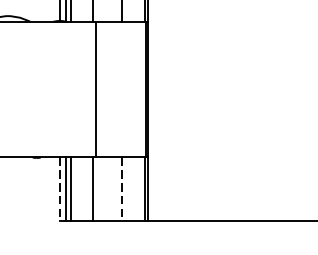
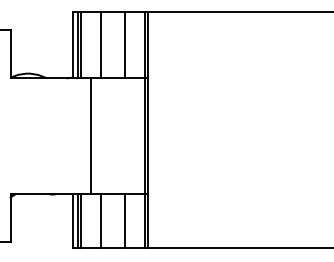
line: (96, 89) -> (91, 136), moved
line: (60, 189) -> (72, 221), dashed -> solid
line: (122, 189) -> (125, 221), dashed -> solid

